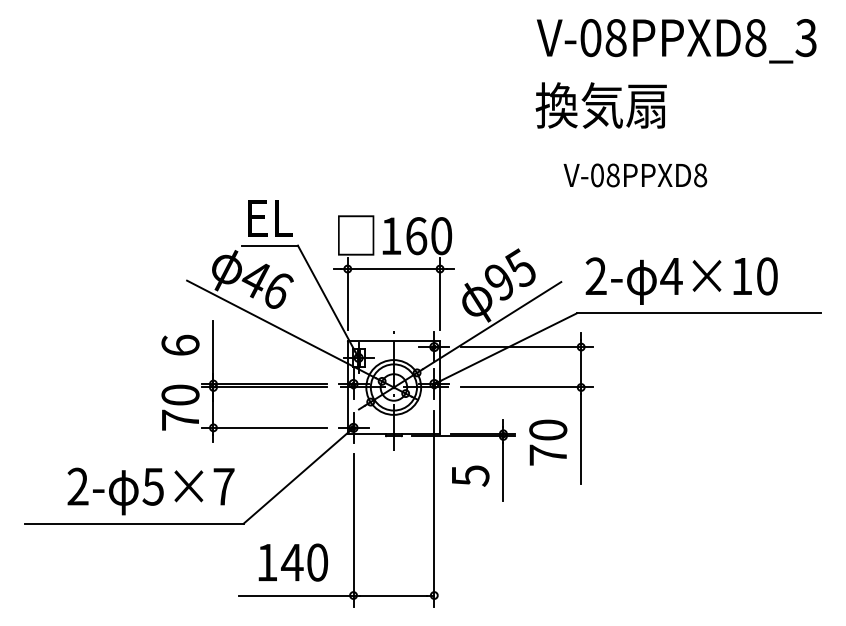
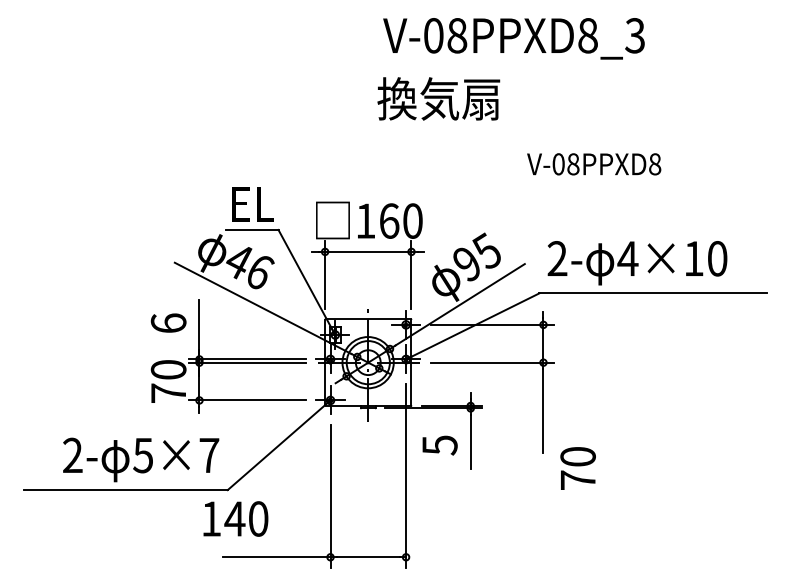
text: (676, 41) -> (513, 39), moved
text: (600, 105) -> (438, 98), moved
text: (548, 442) -> (578, 468), moved
text: (292, 562) -> (235, 518), moved

